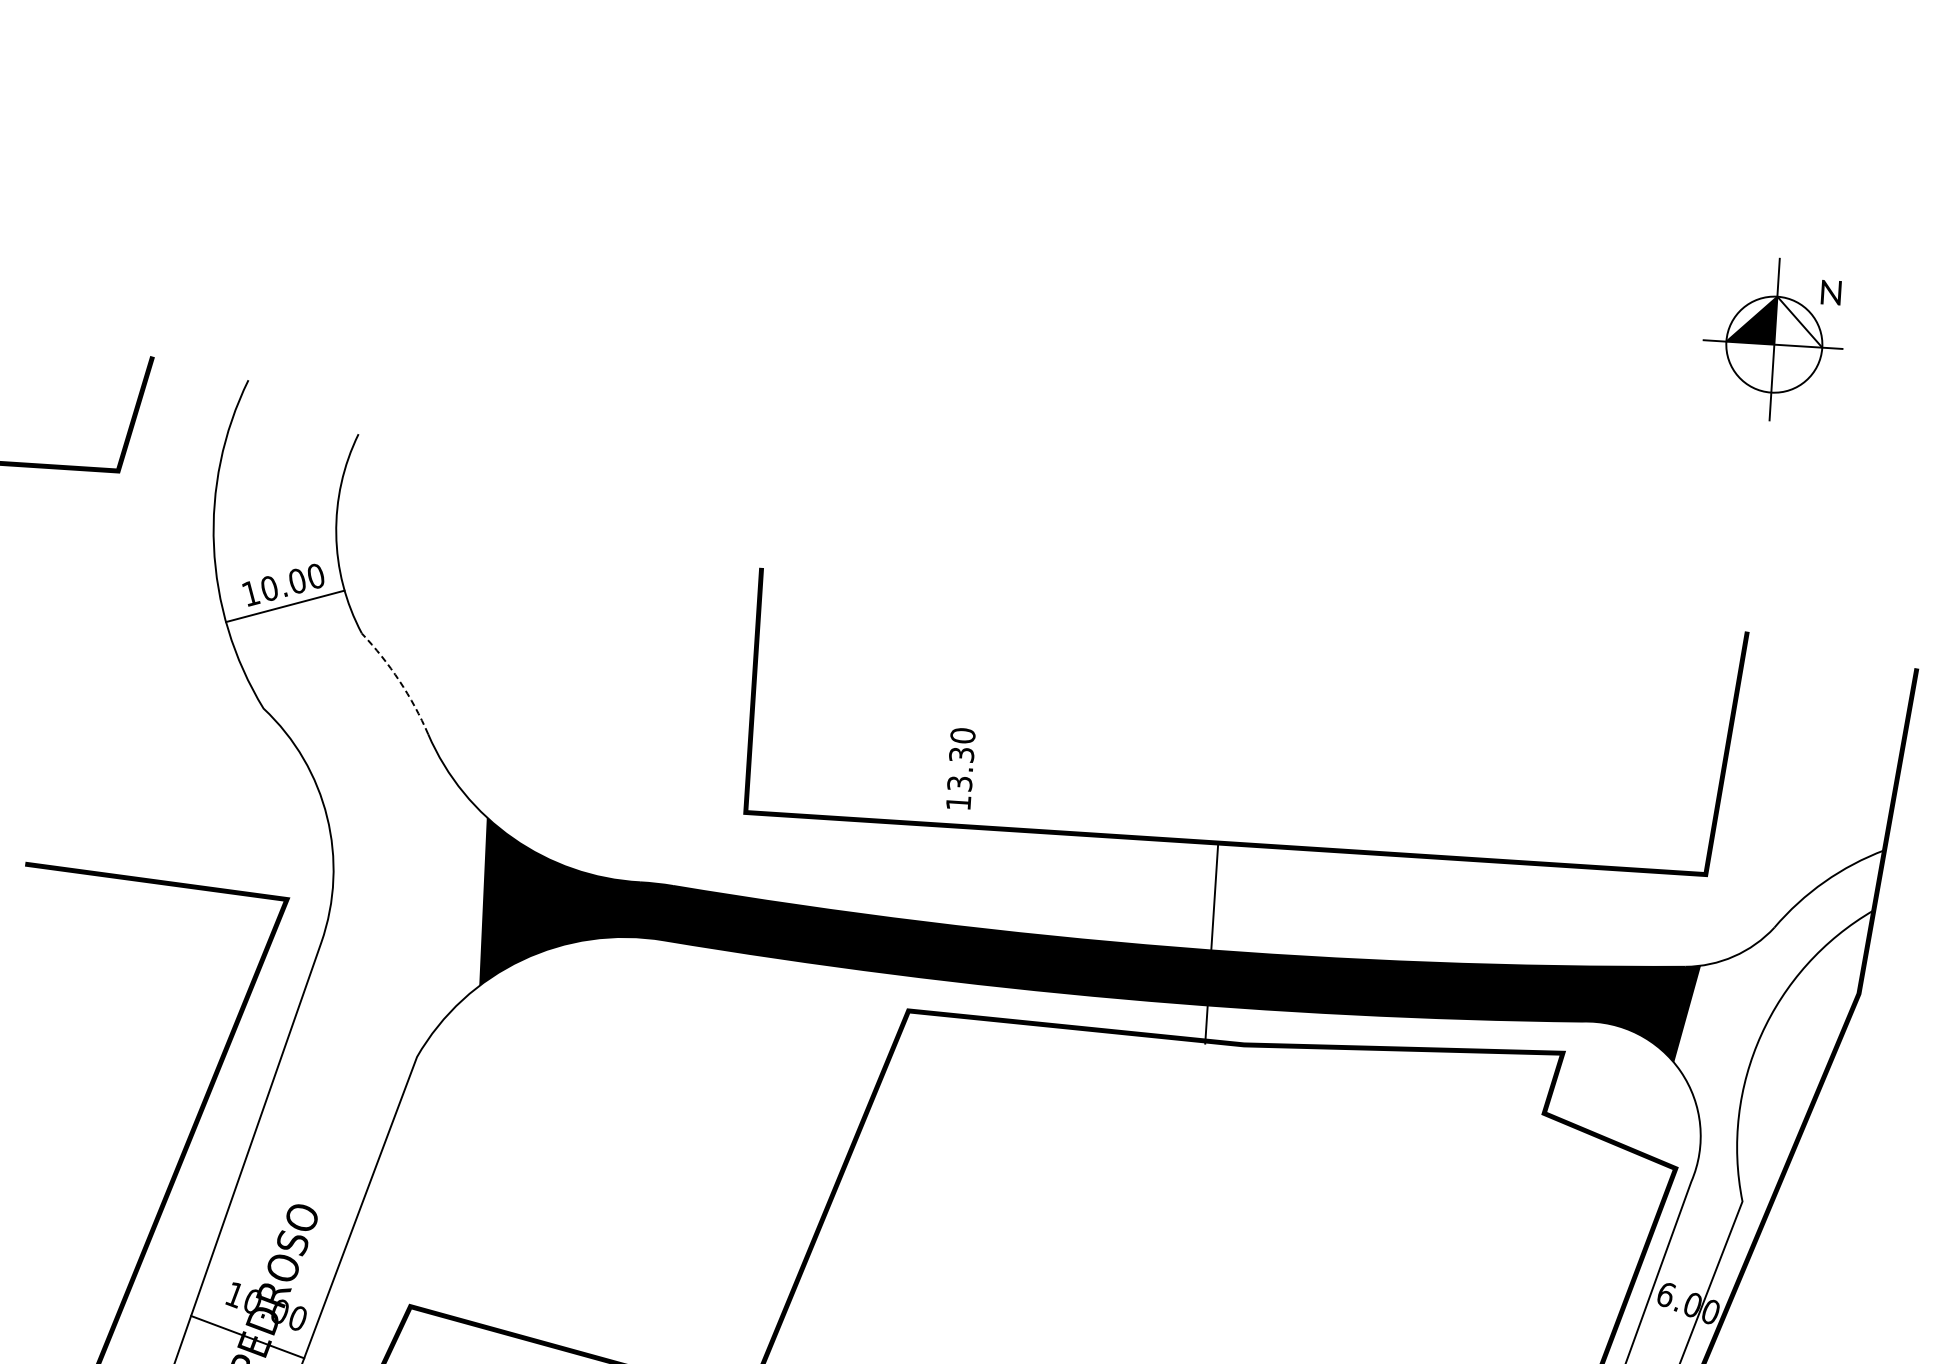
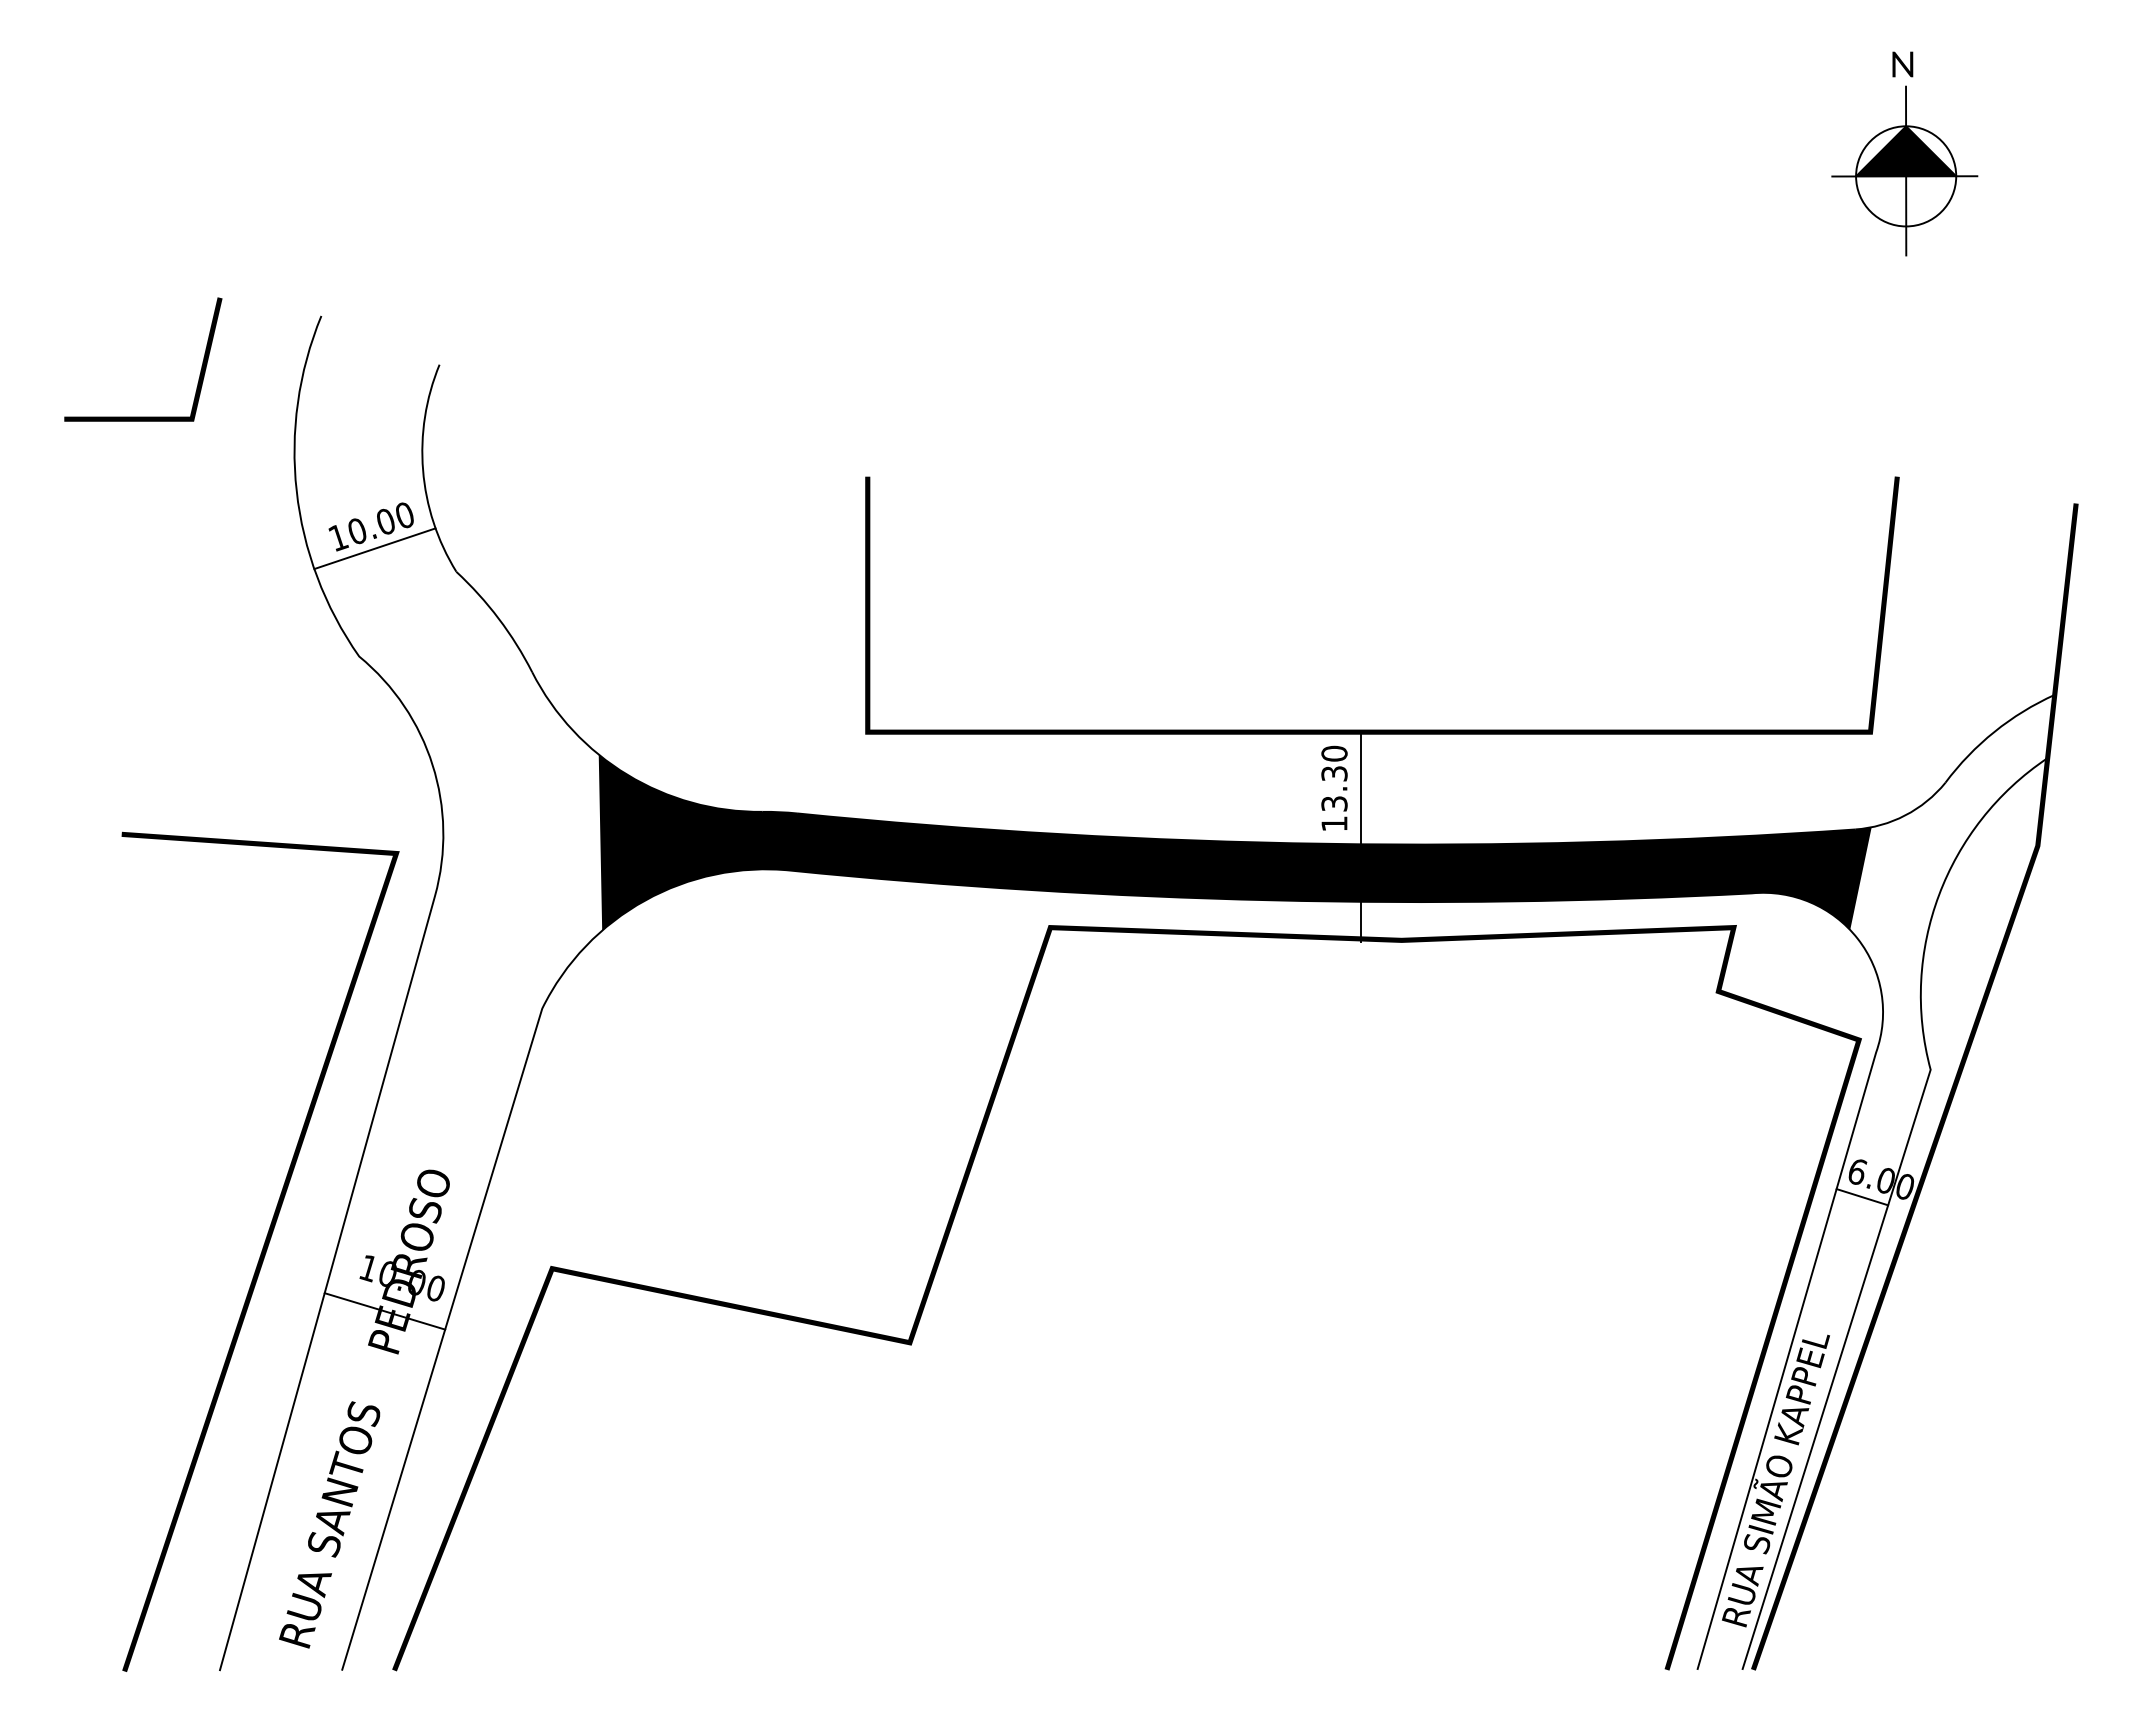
text: (1830, 292) -> (1902, 64), moved
fill: (1800, 322) -> (1931, 151), added
arc: (399, 680) -> (498, 618), dashed -> solid
text: (960, 768) -> (1334, 787), moved
line: (1669, 1319) -> (1862, 1197), added

